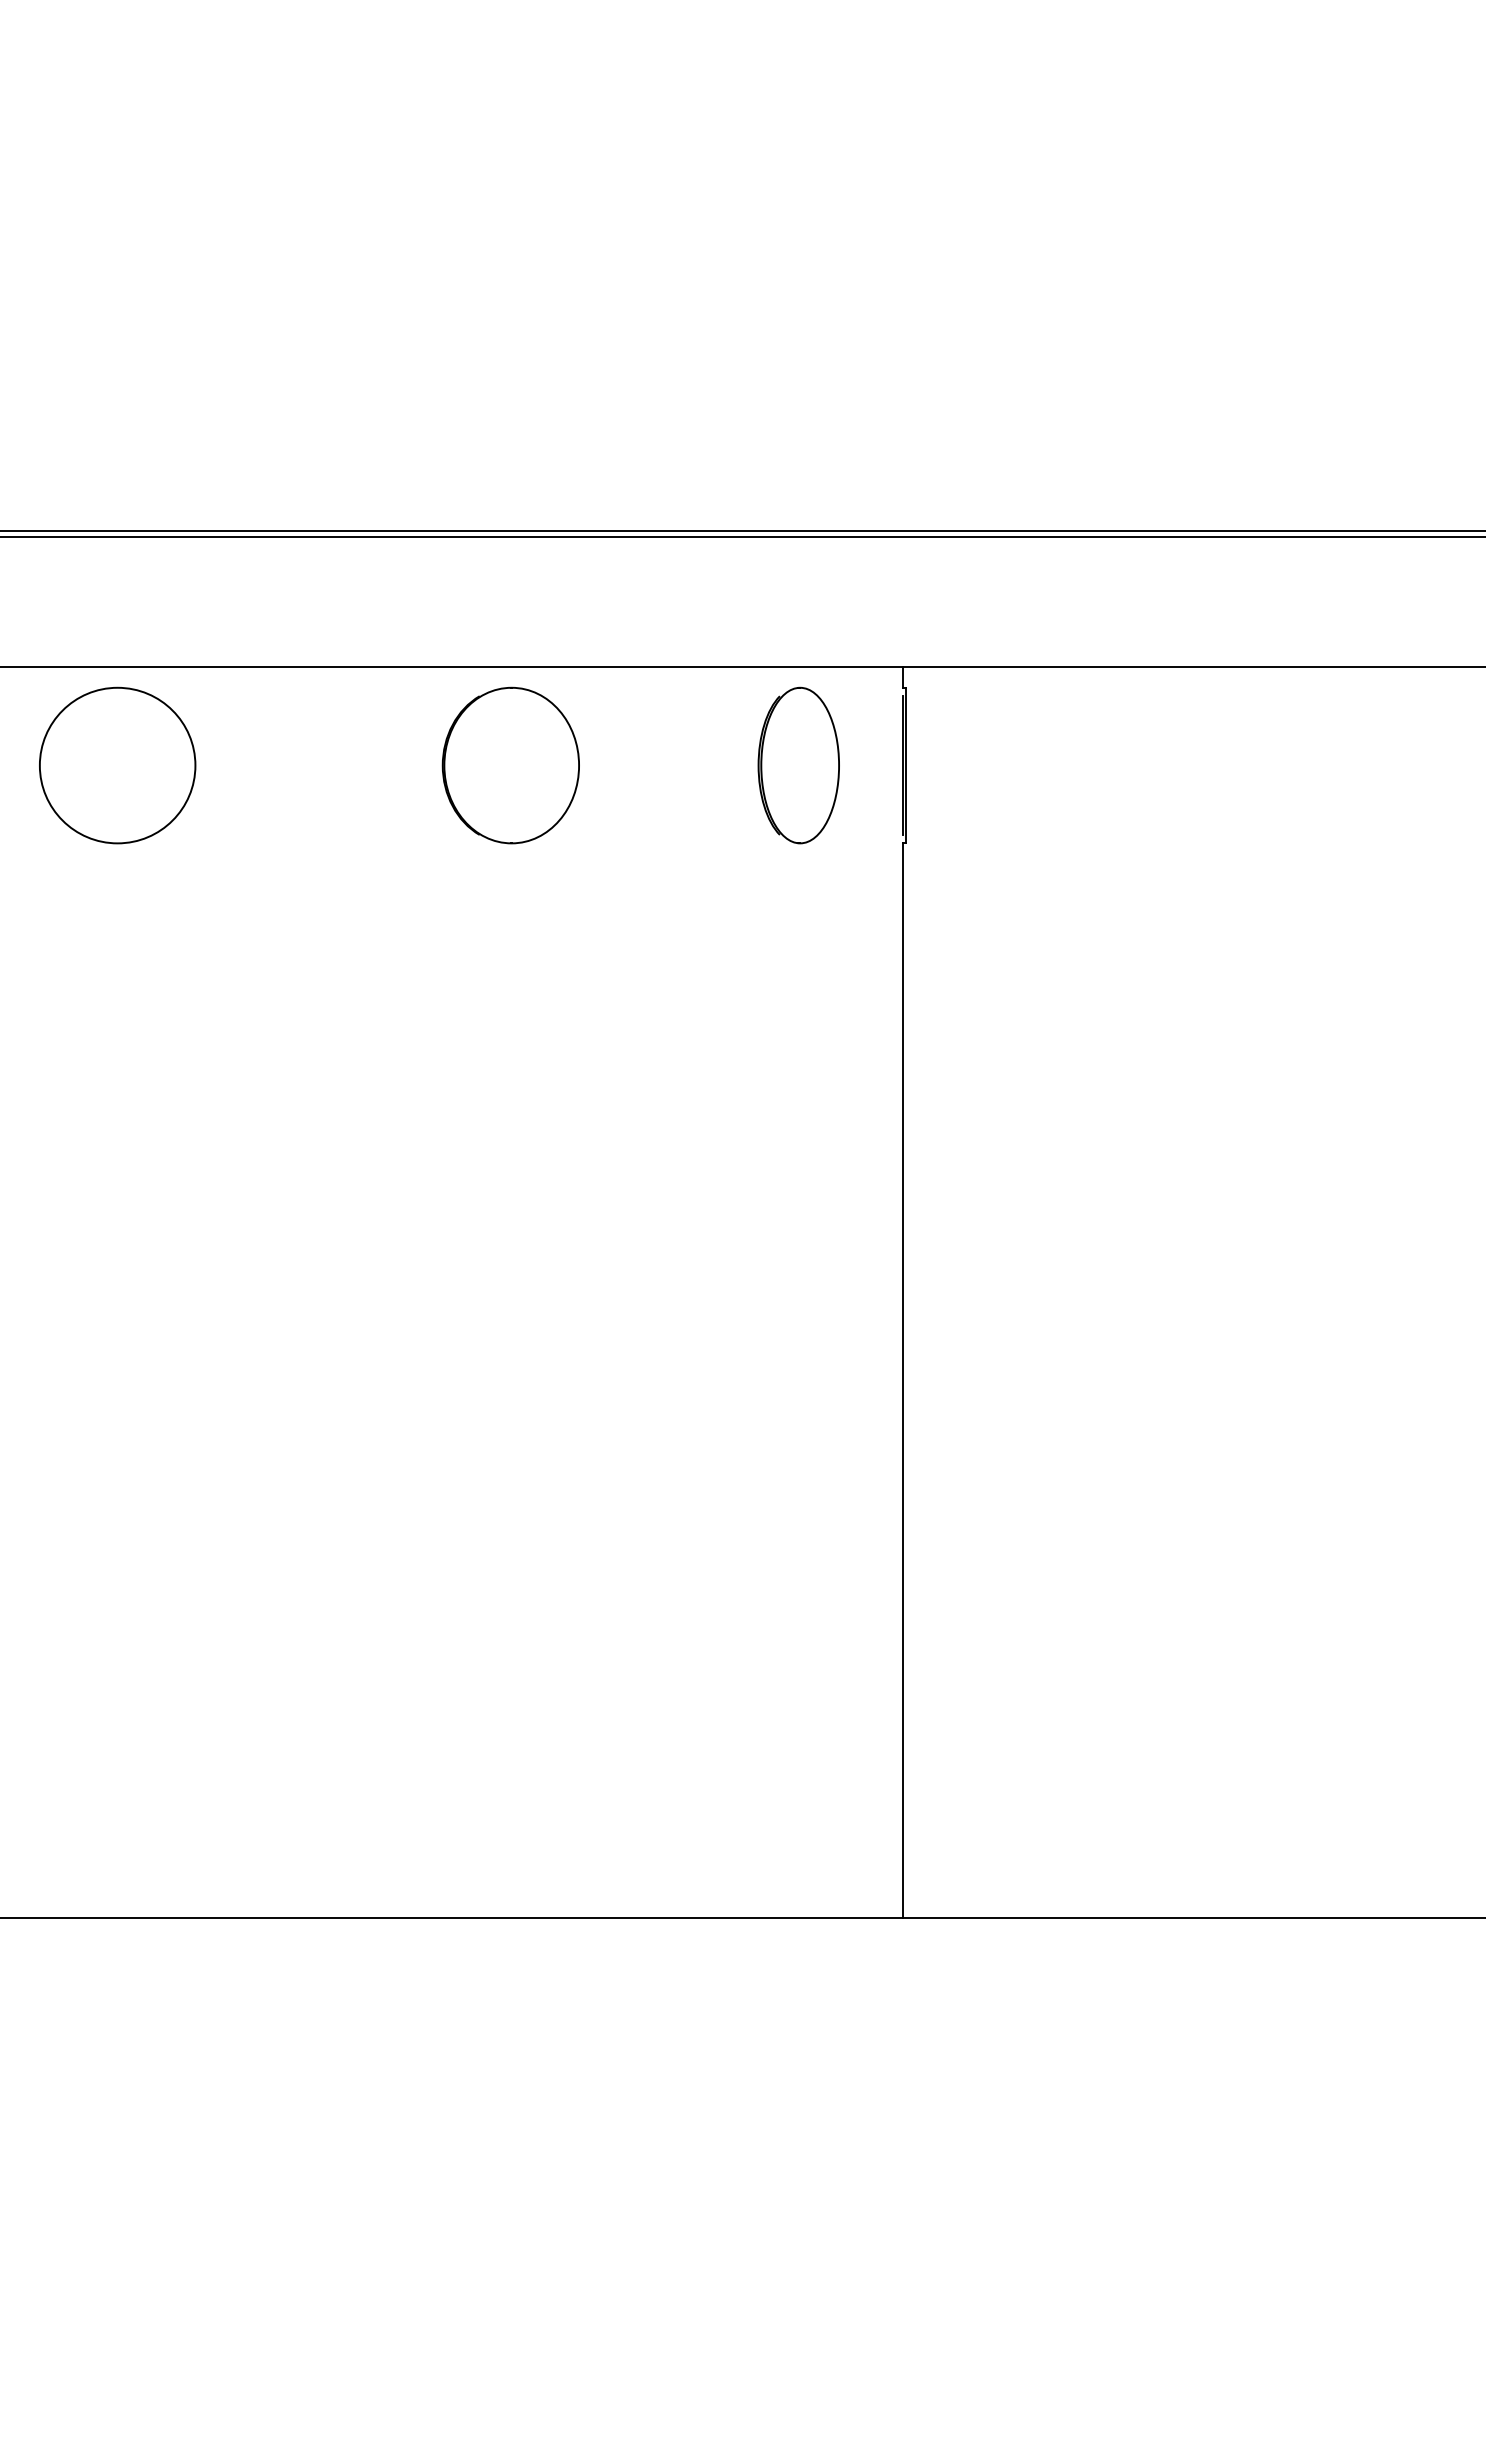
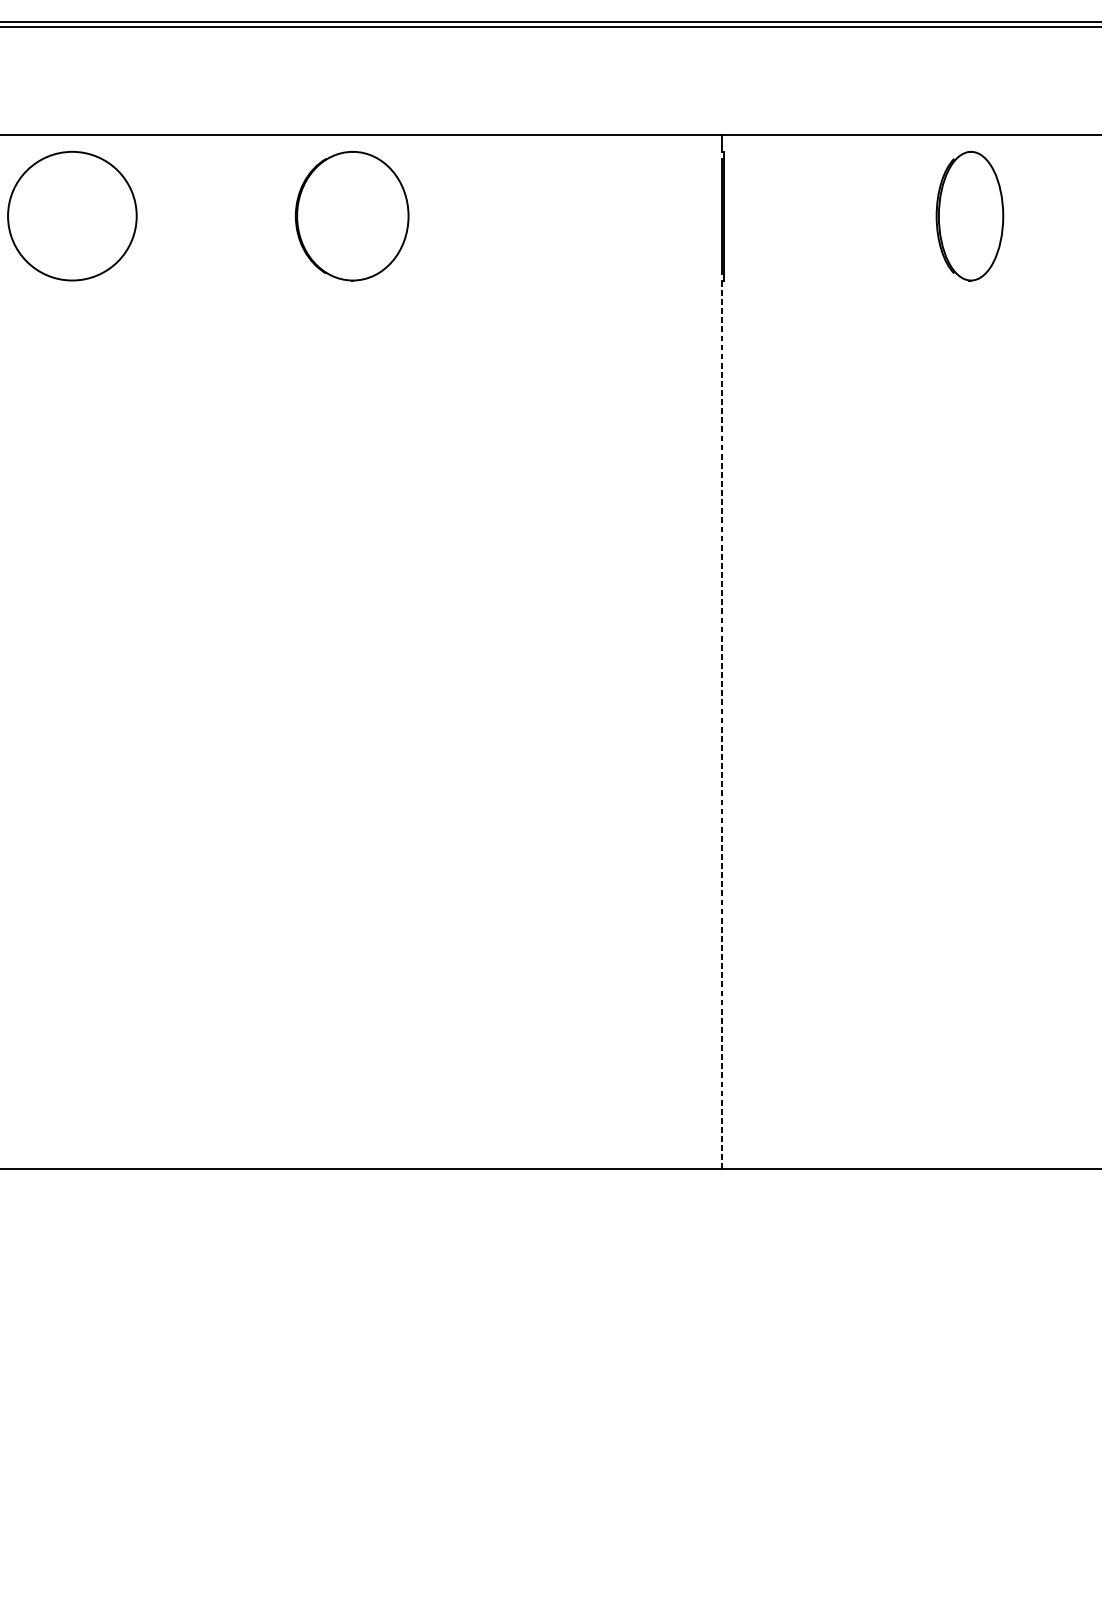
part: (510, 765) -> (351, 216), moved
part: (798, 765) -> (969, 216), moved
line: (903, 1380) -> (722, 724), solid -> dashed

